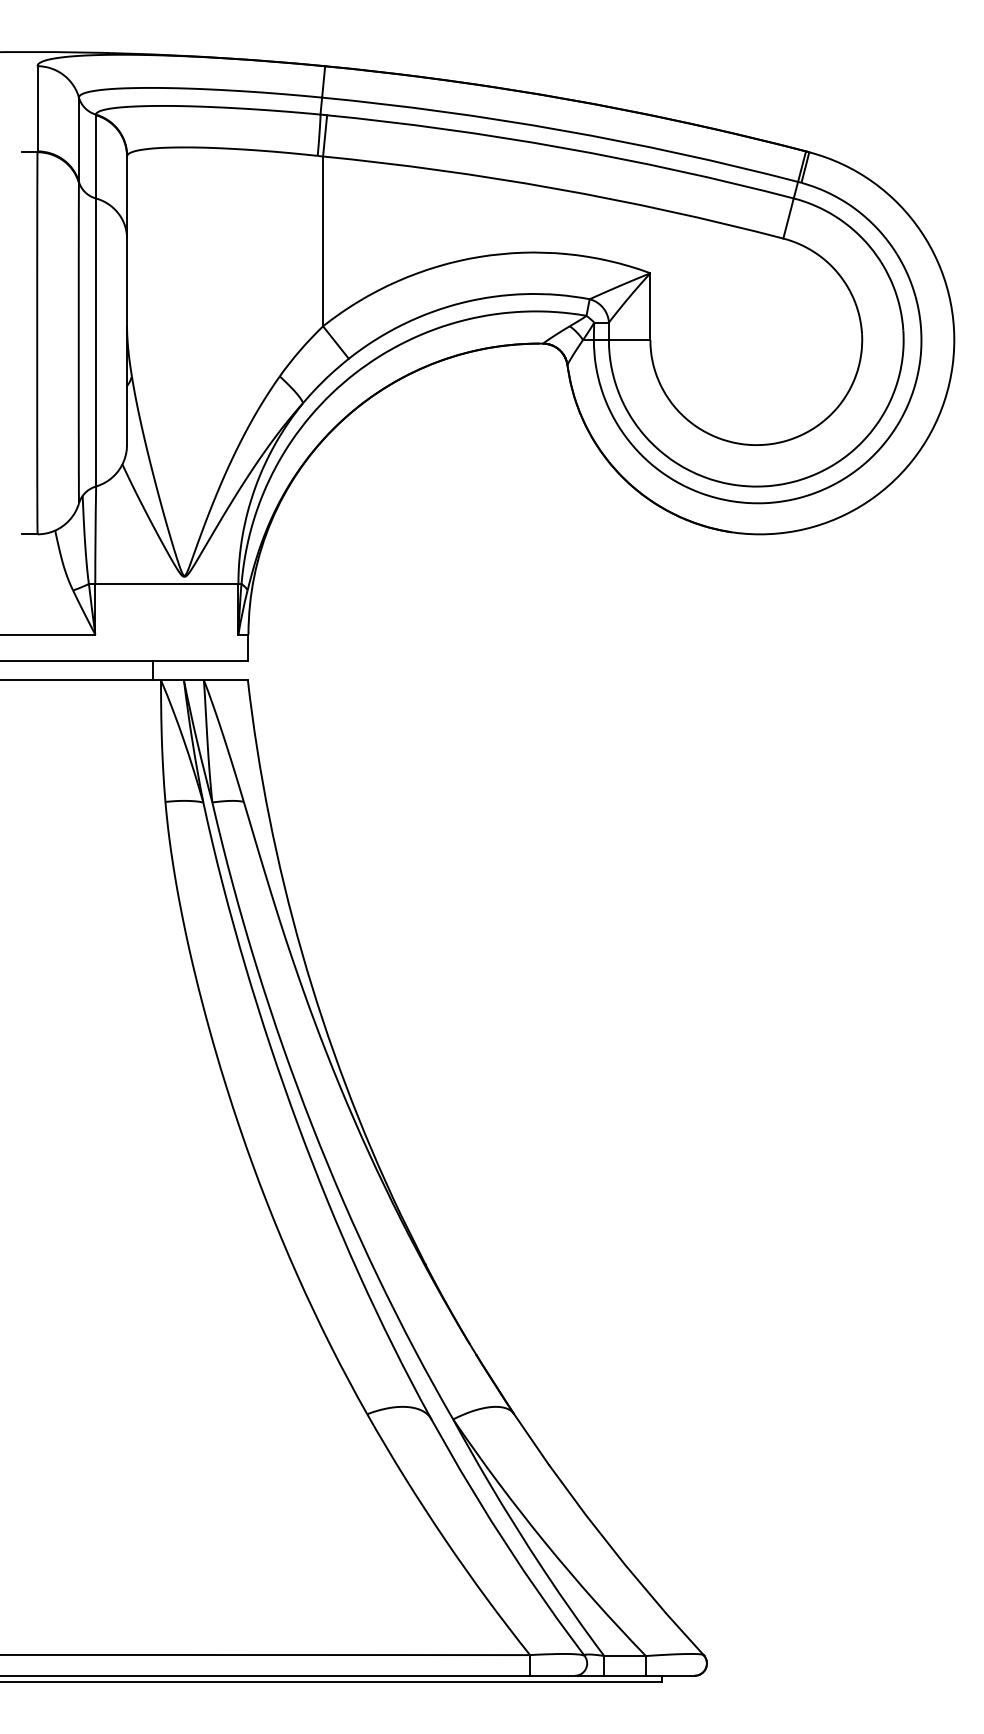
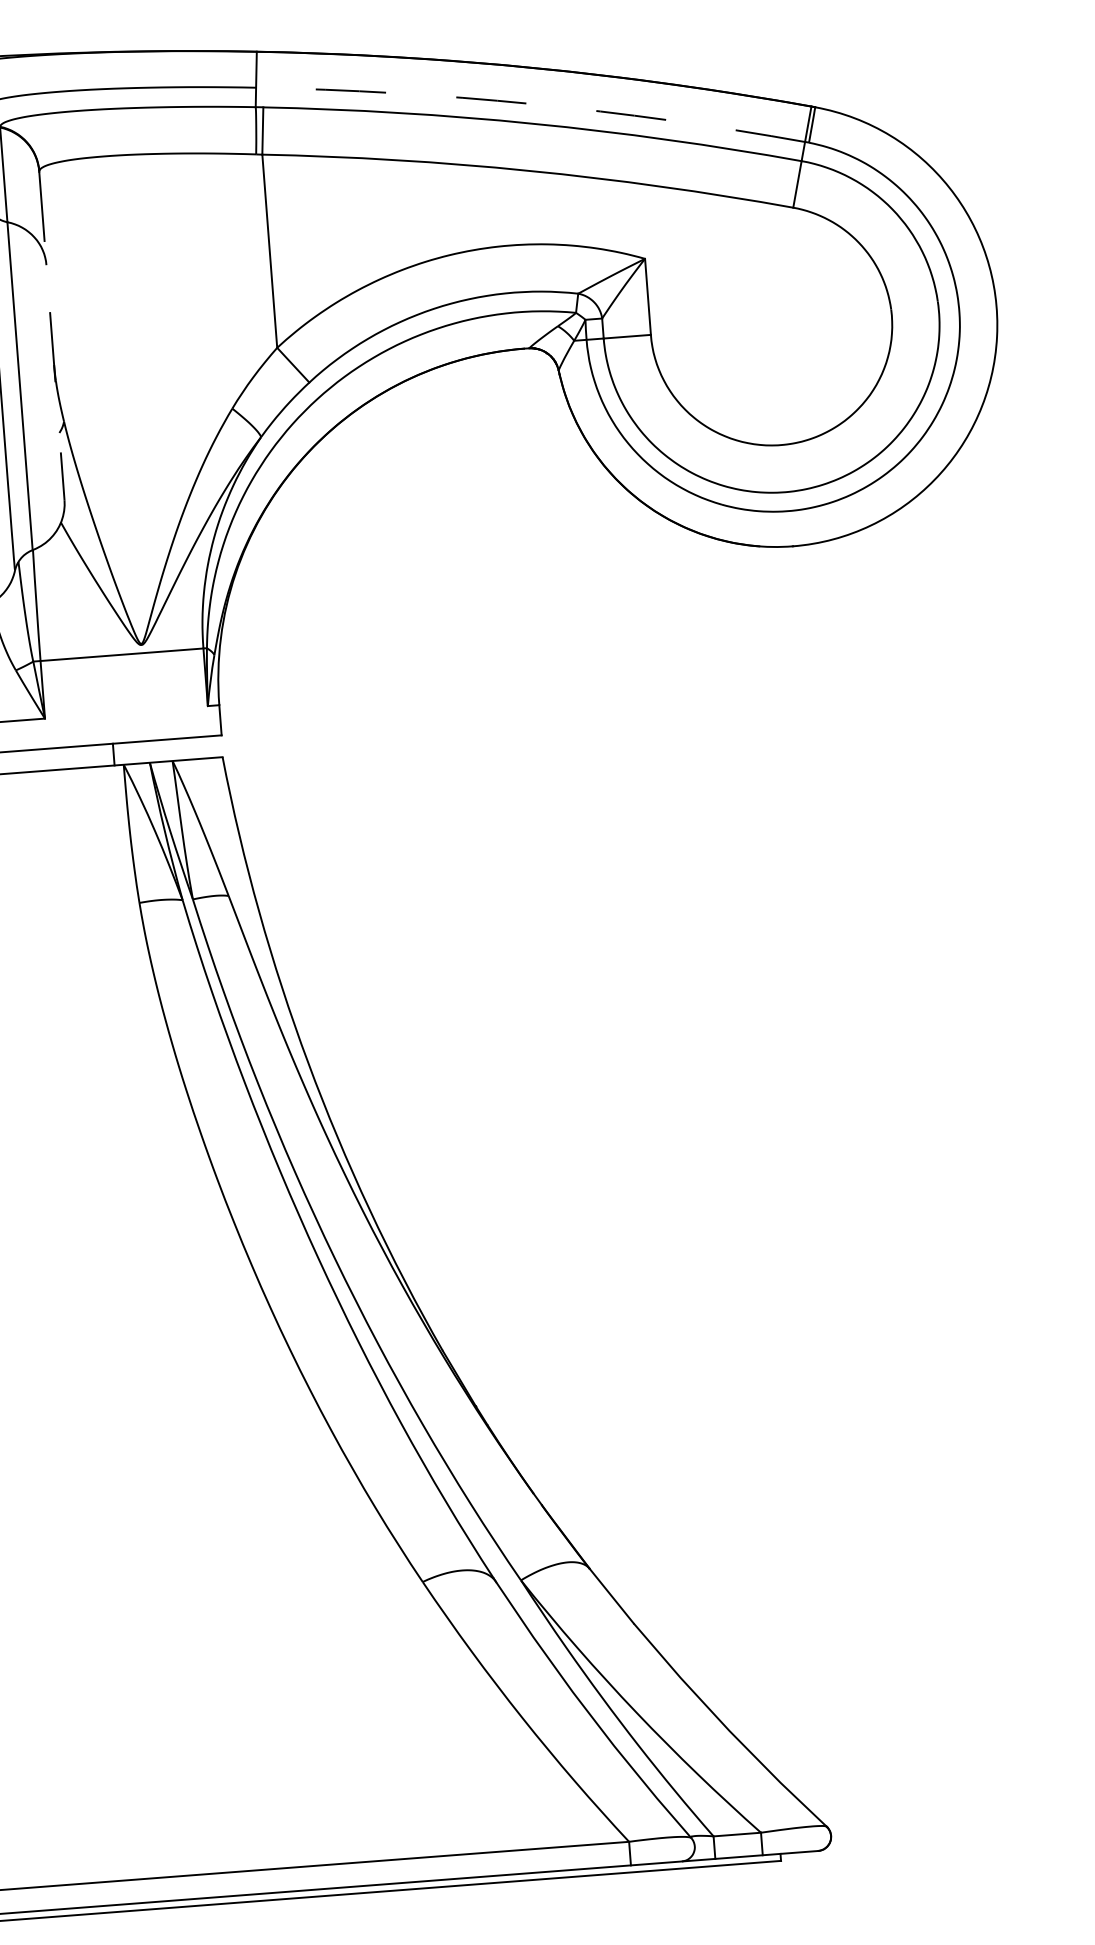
arc: (561, 130) -> (531, 104), solid -> dashed
line: (127, 301) -> (52, 336), solid -> dashed

